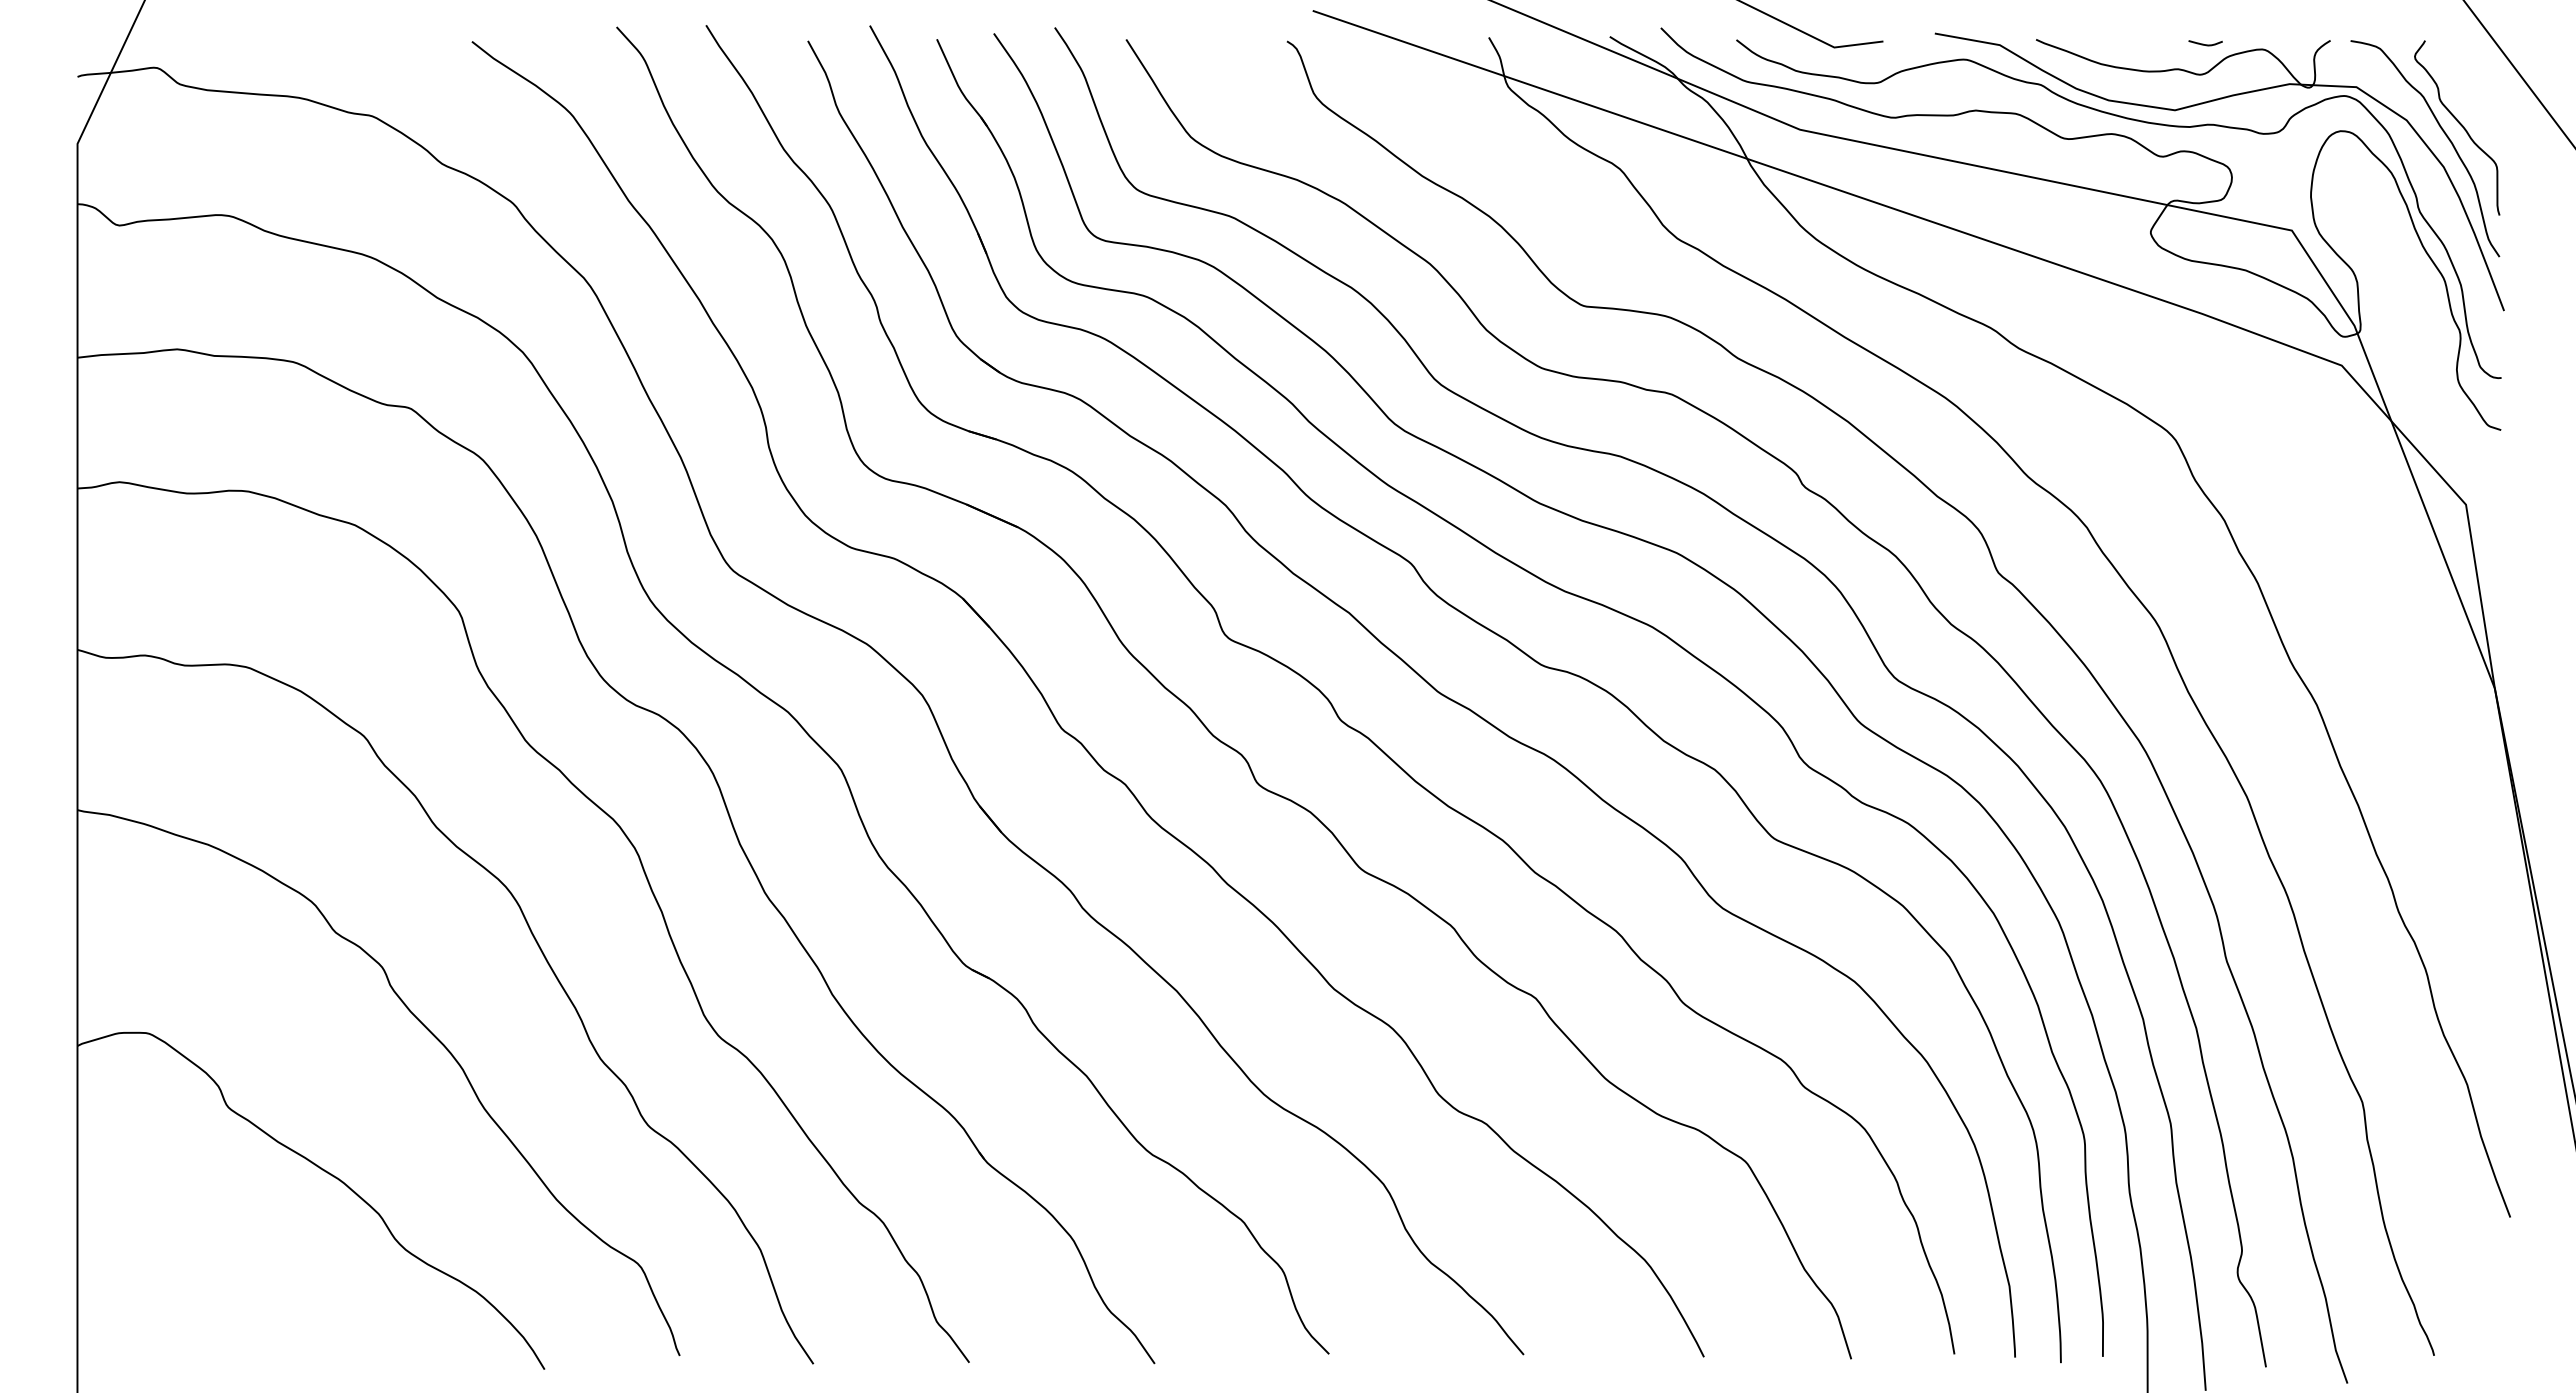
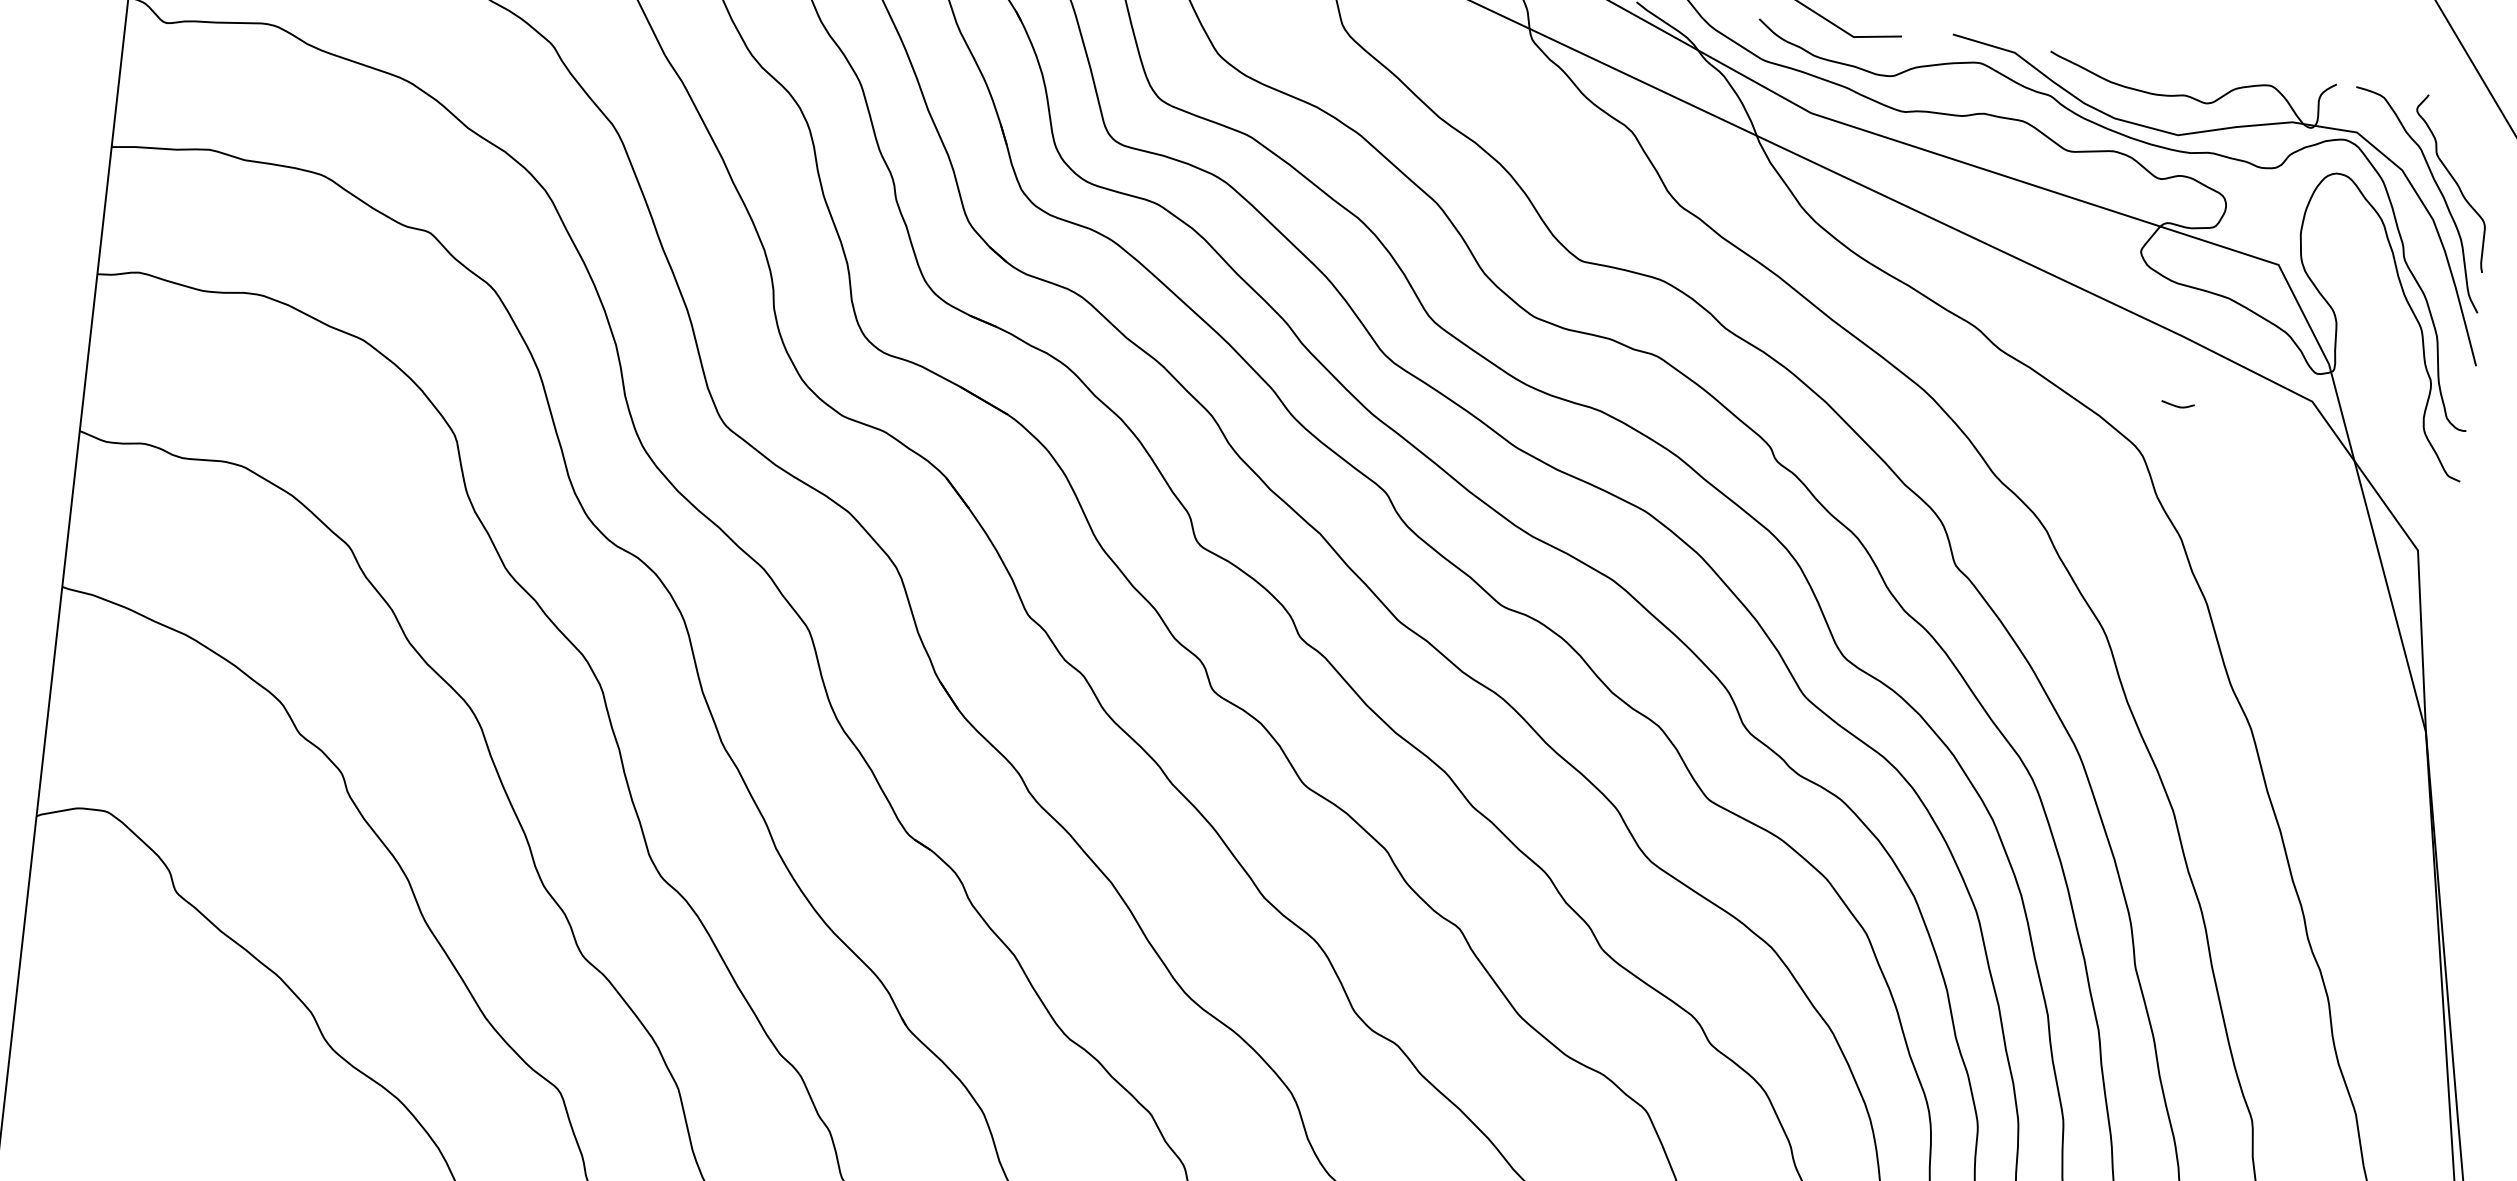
curve: (2205, 44) -> (2177, 406), moved

